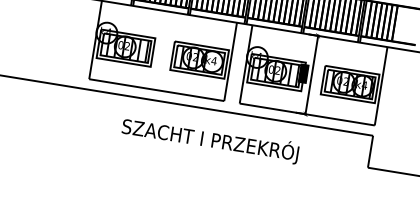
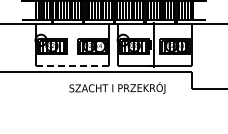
line: (156, 90) -> (72, 66), solid -> dashed
text: (210, 138) -> (117, 87), moved

